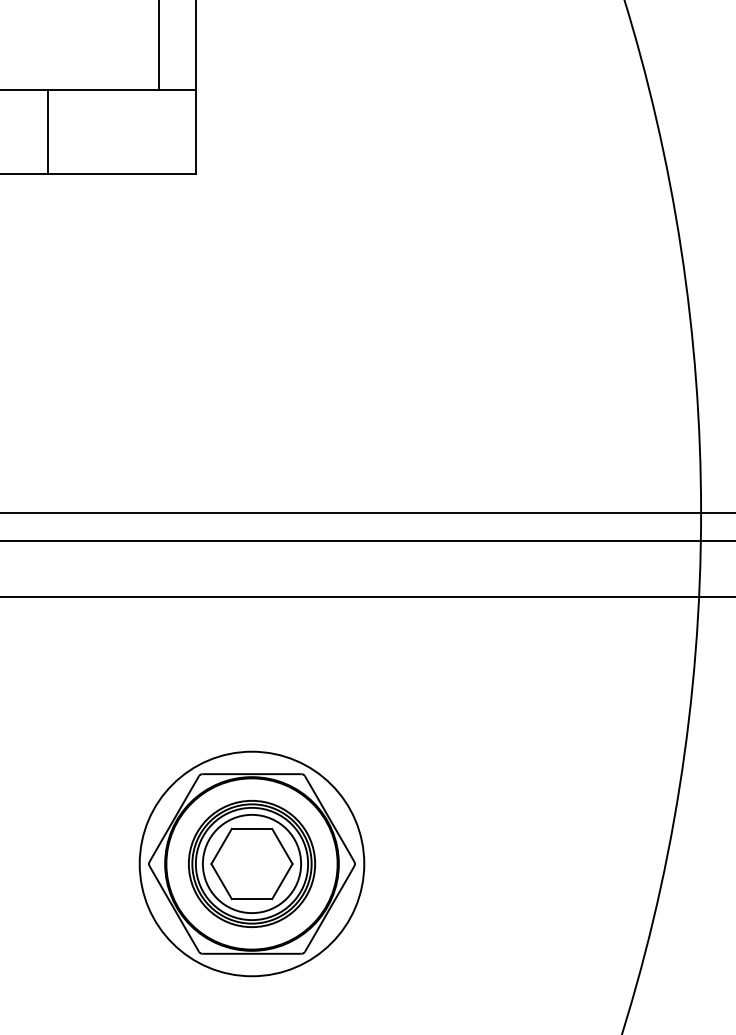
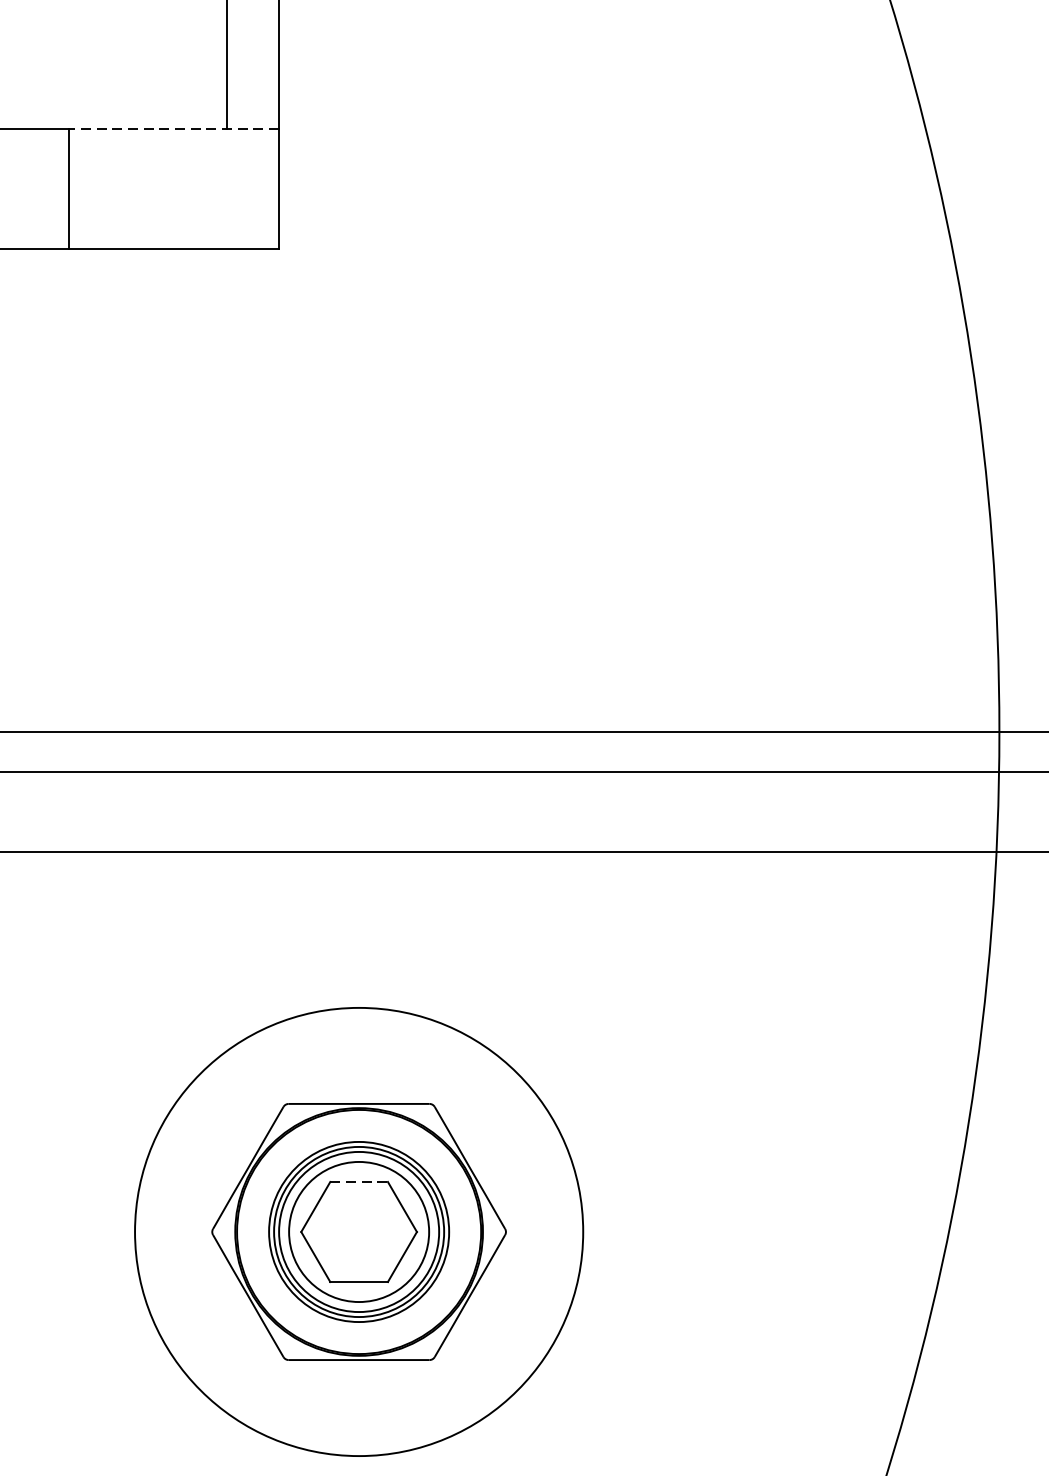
line: (122, 90) -> (174, 129), solid -> dashed
line: (252, 828) -> (359, 1181), solid -> dashed
circle: (251, 863) -> (358, 1231), size x1.4

